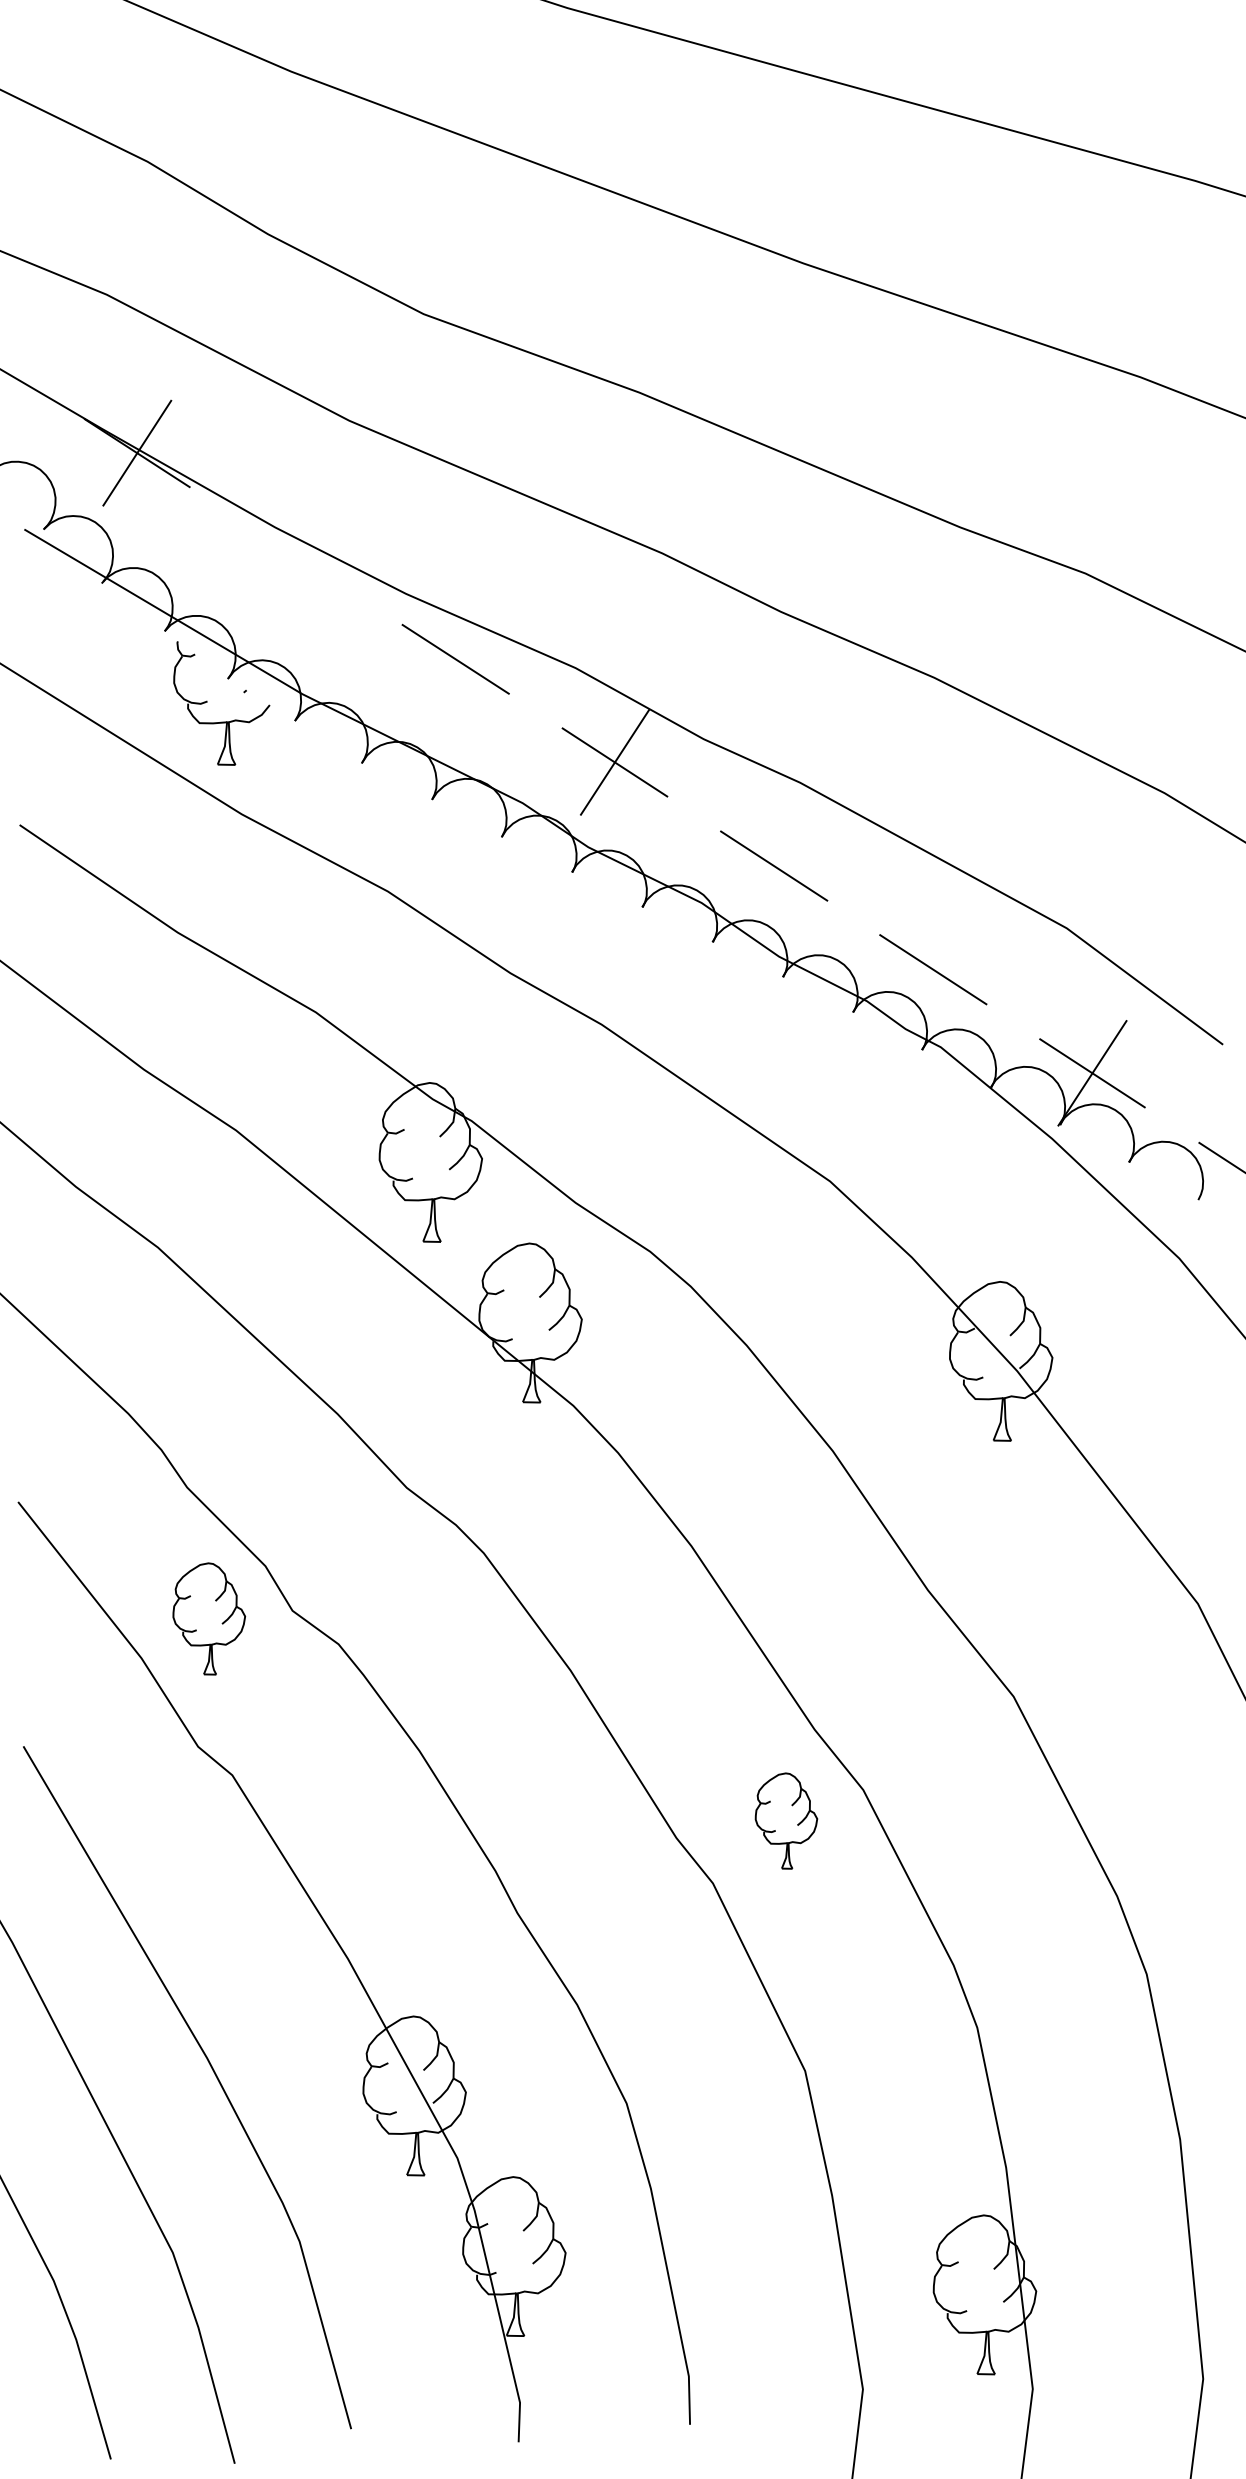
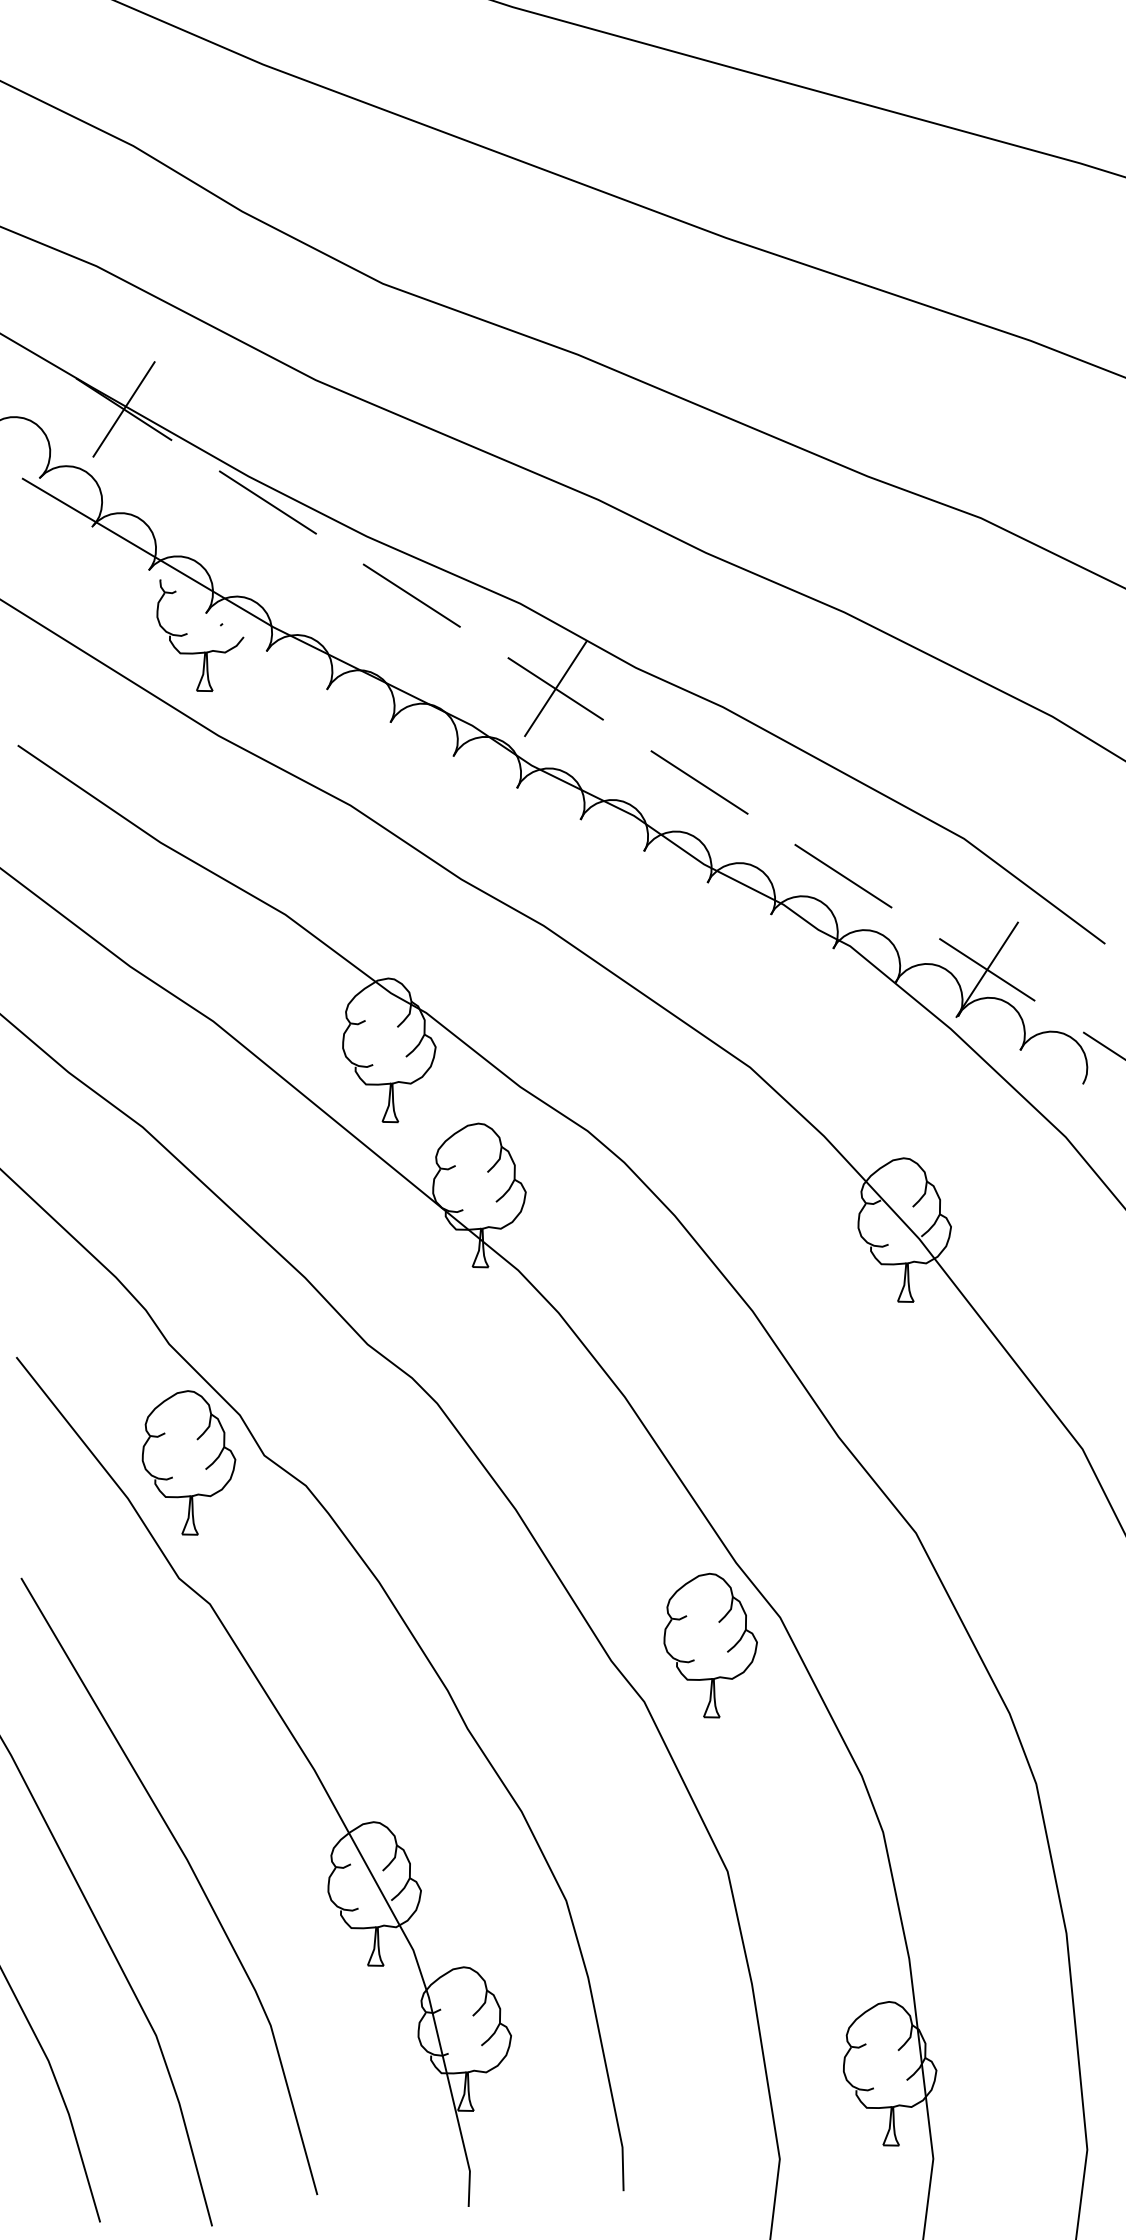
line: (296, 555) -> (267, 501), added
part: (209, 1618) -> (189, 1462), size x1.43
part: (786, 1820) -> (710, 1645), size x1.67

